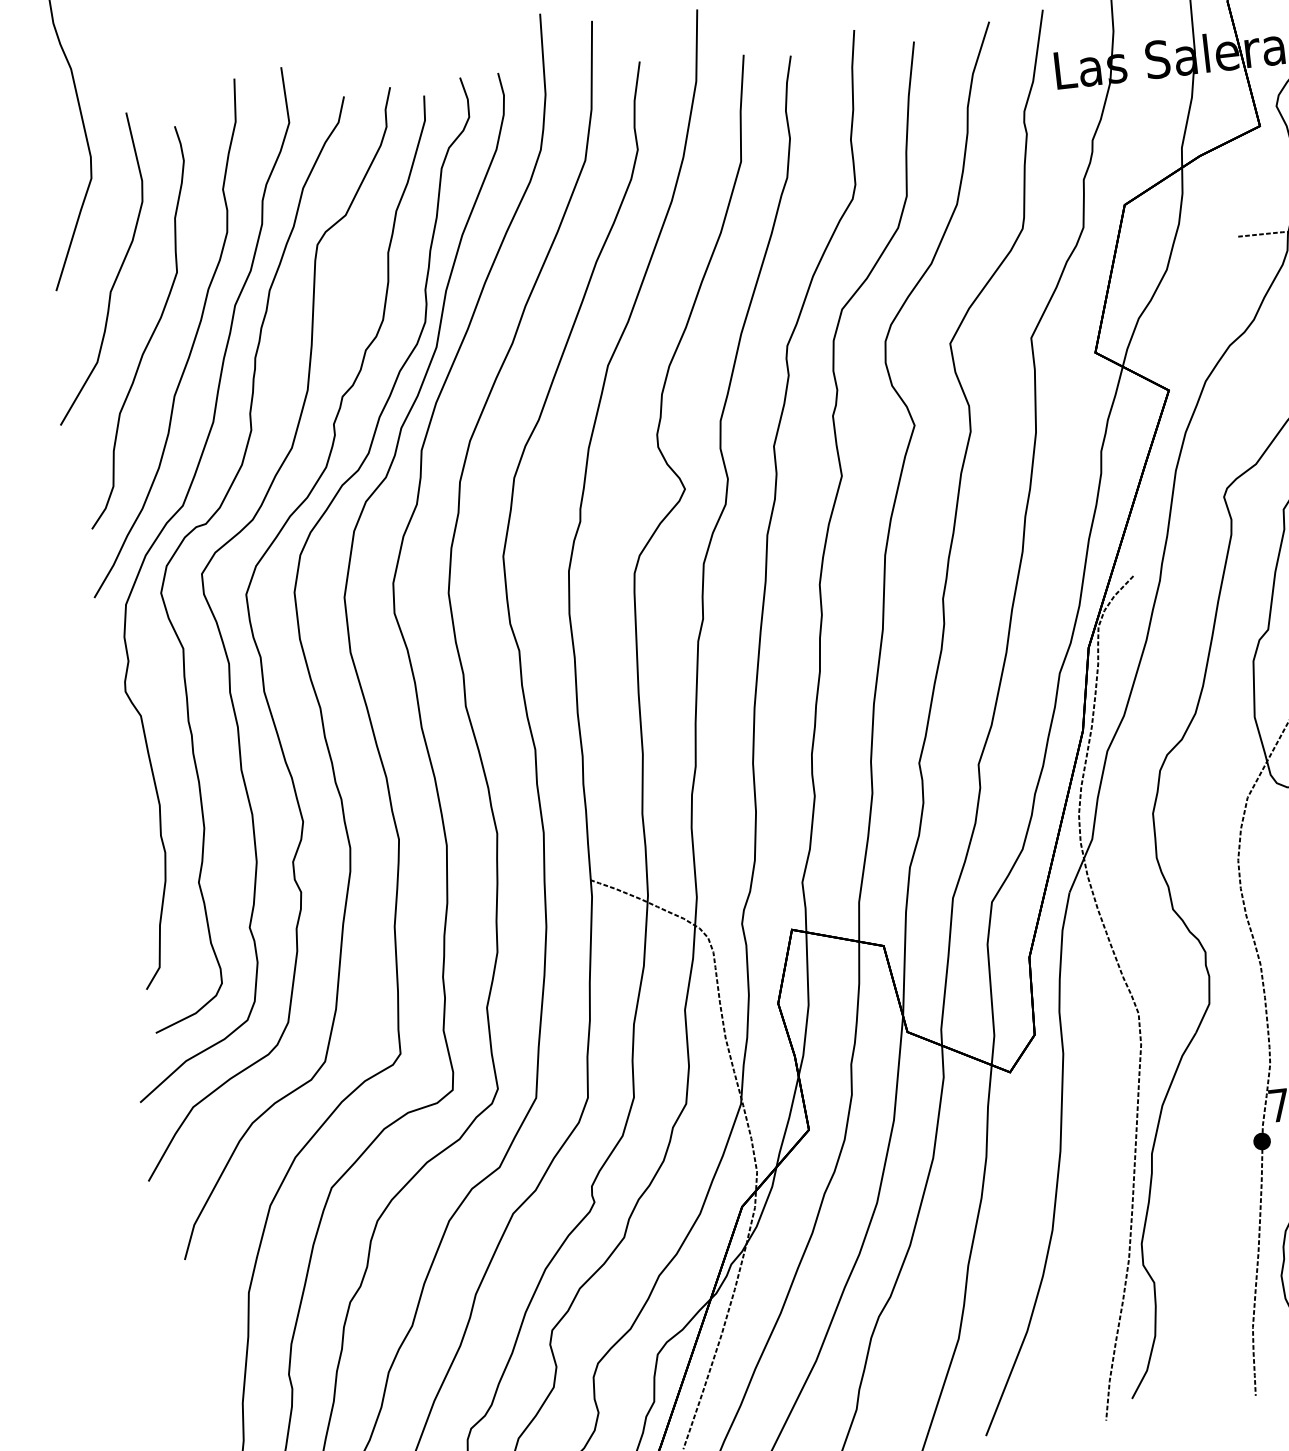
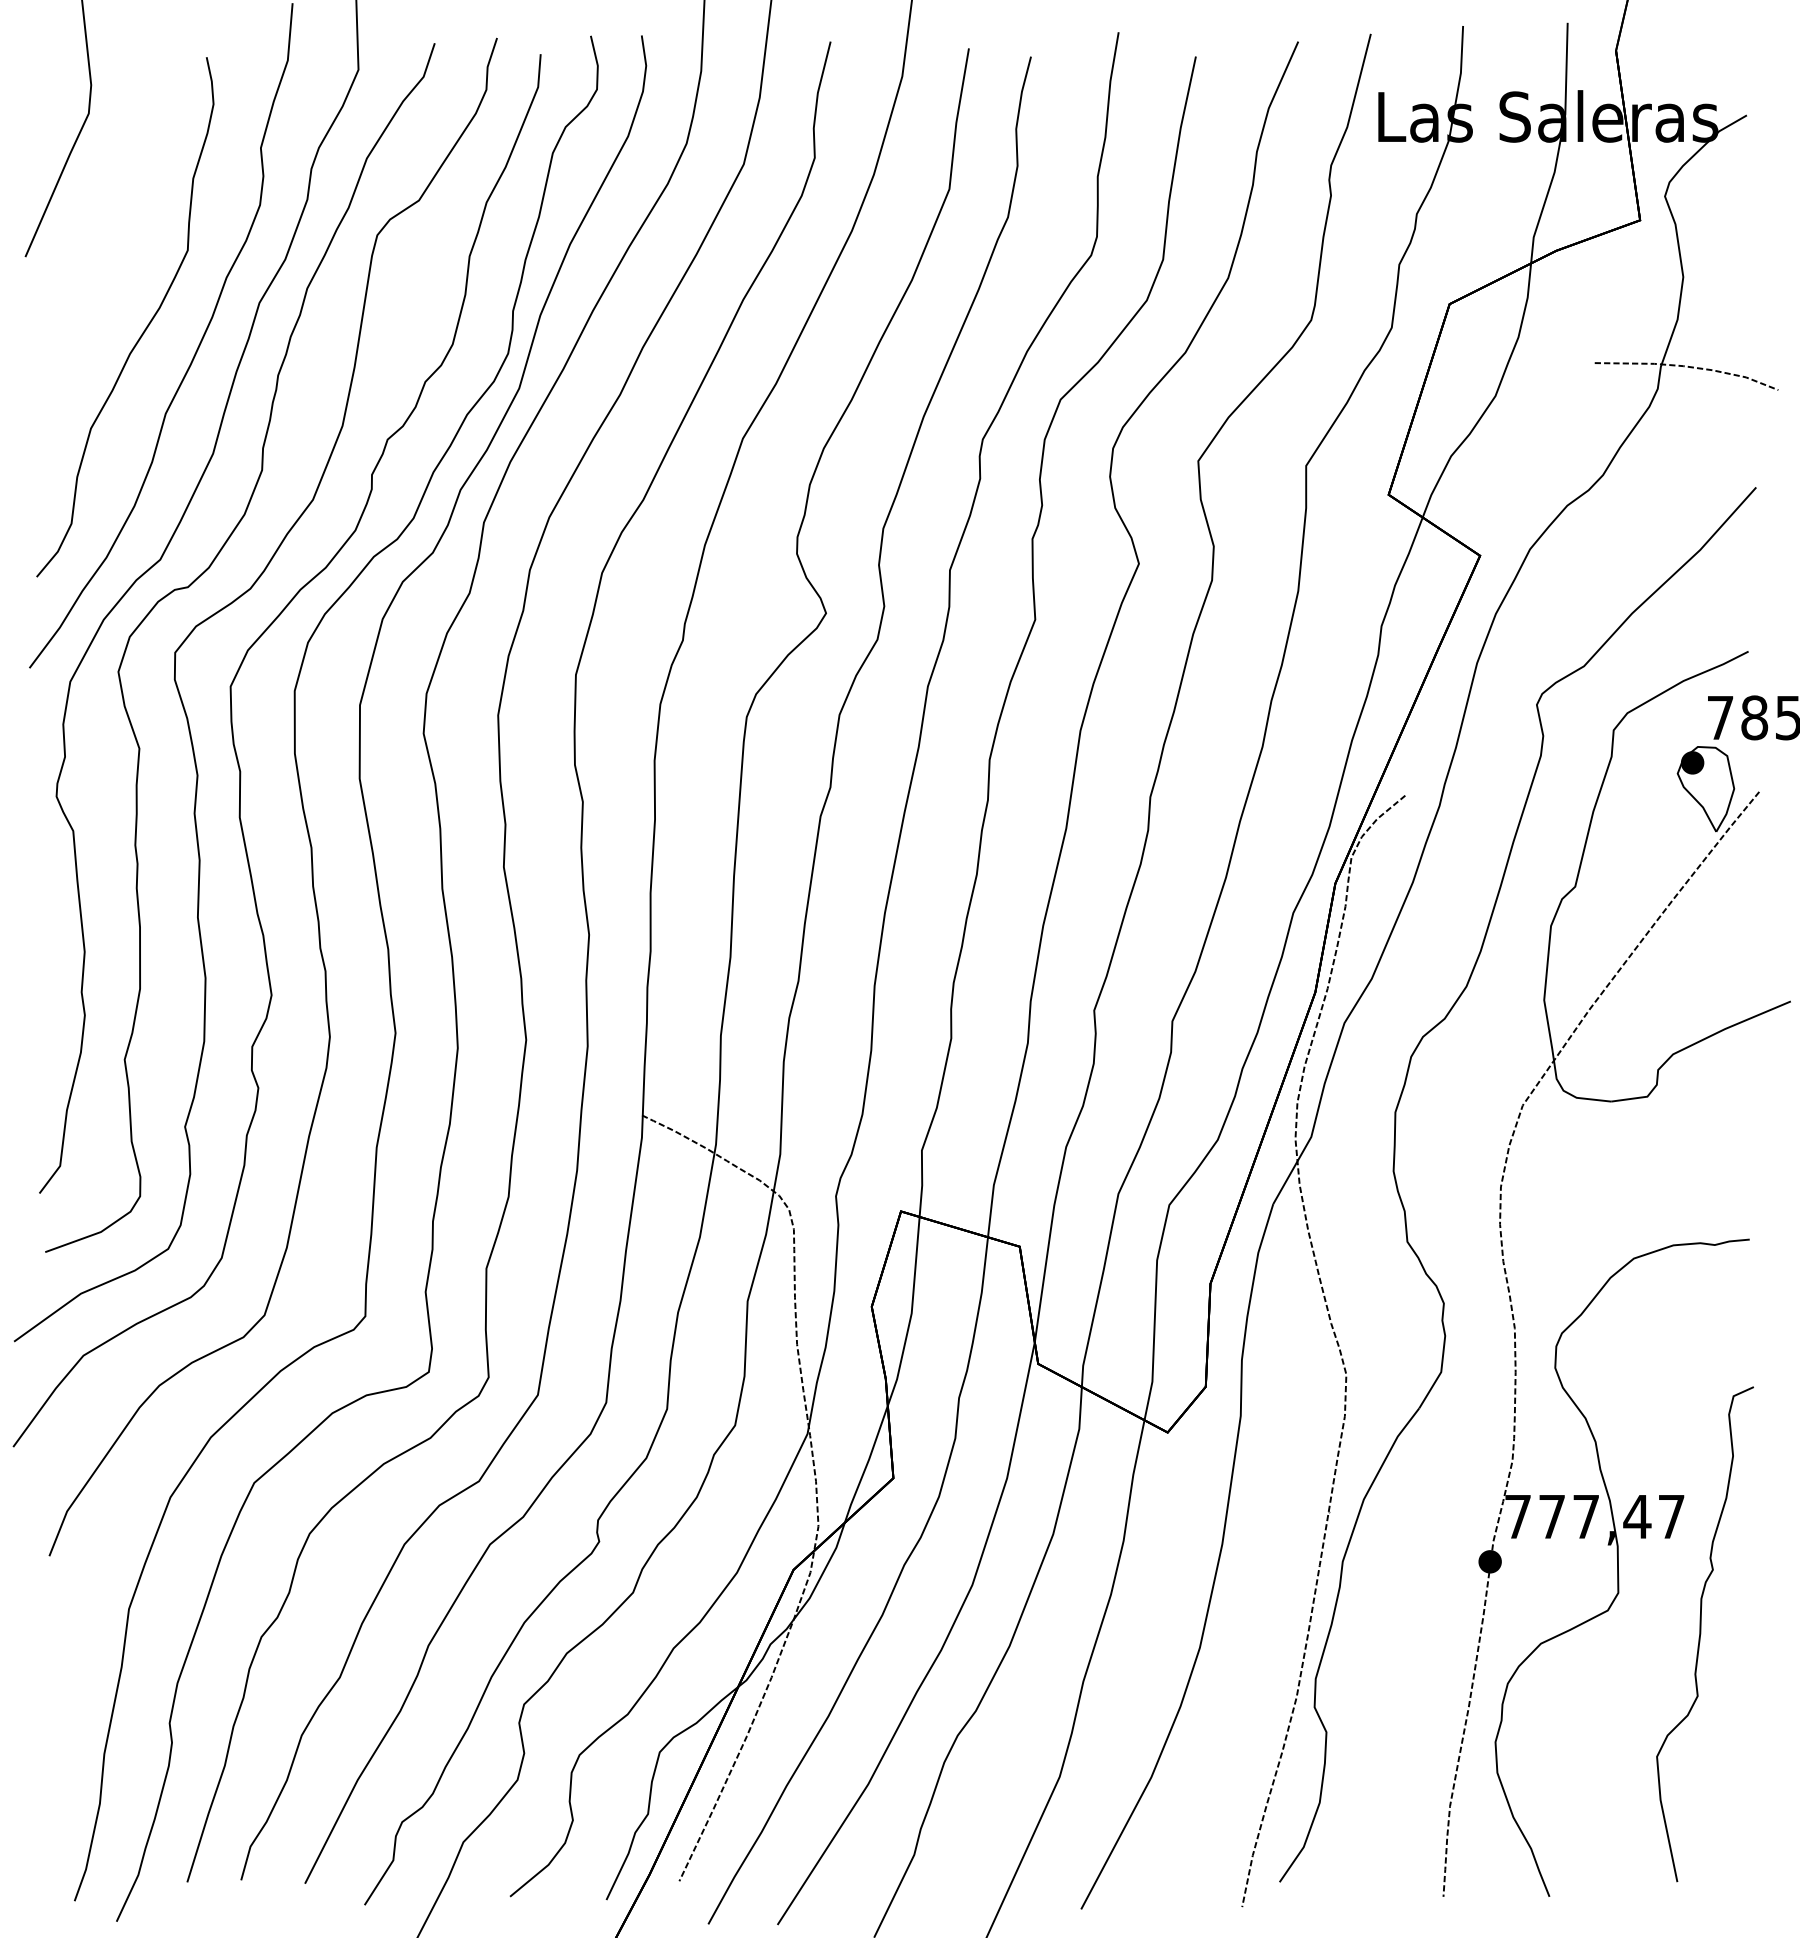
curve: (116, 277) -> (106, 247), removed

